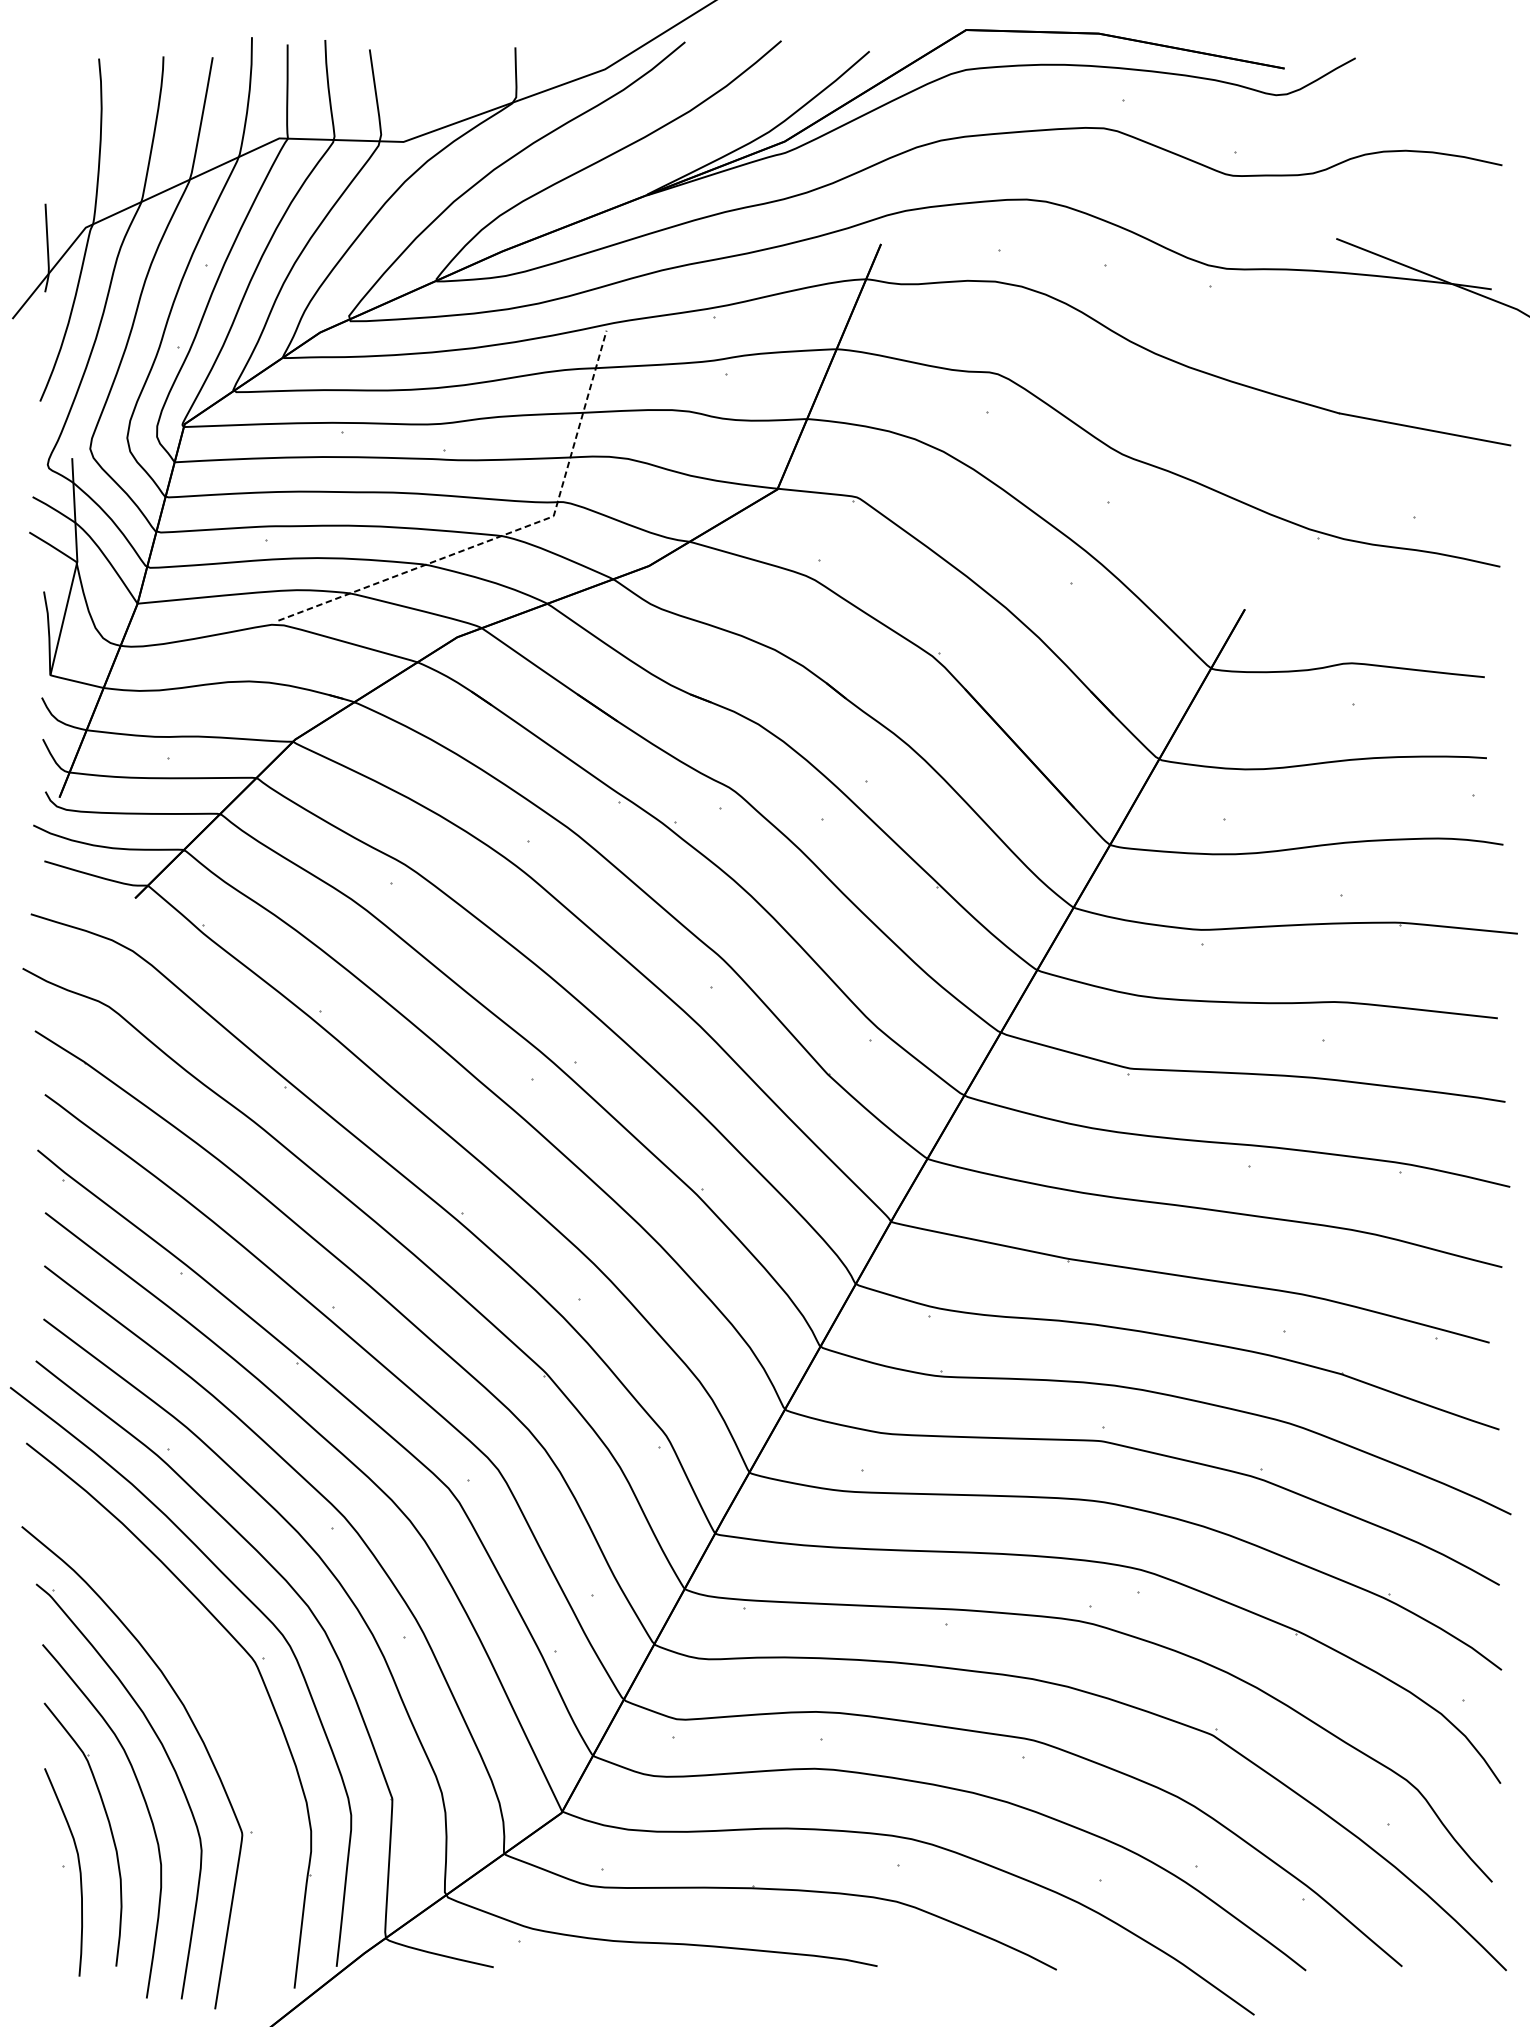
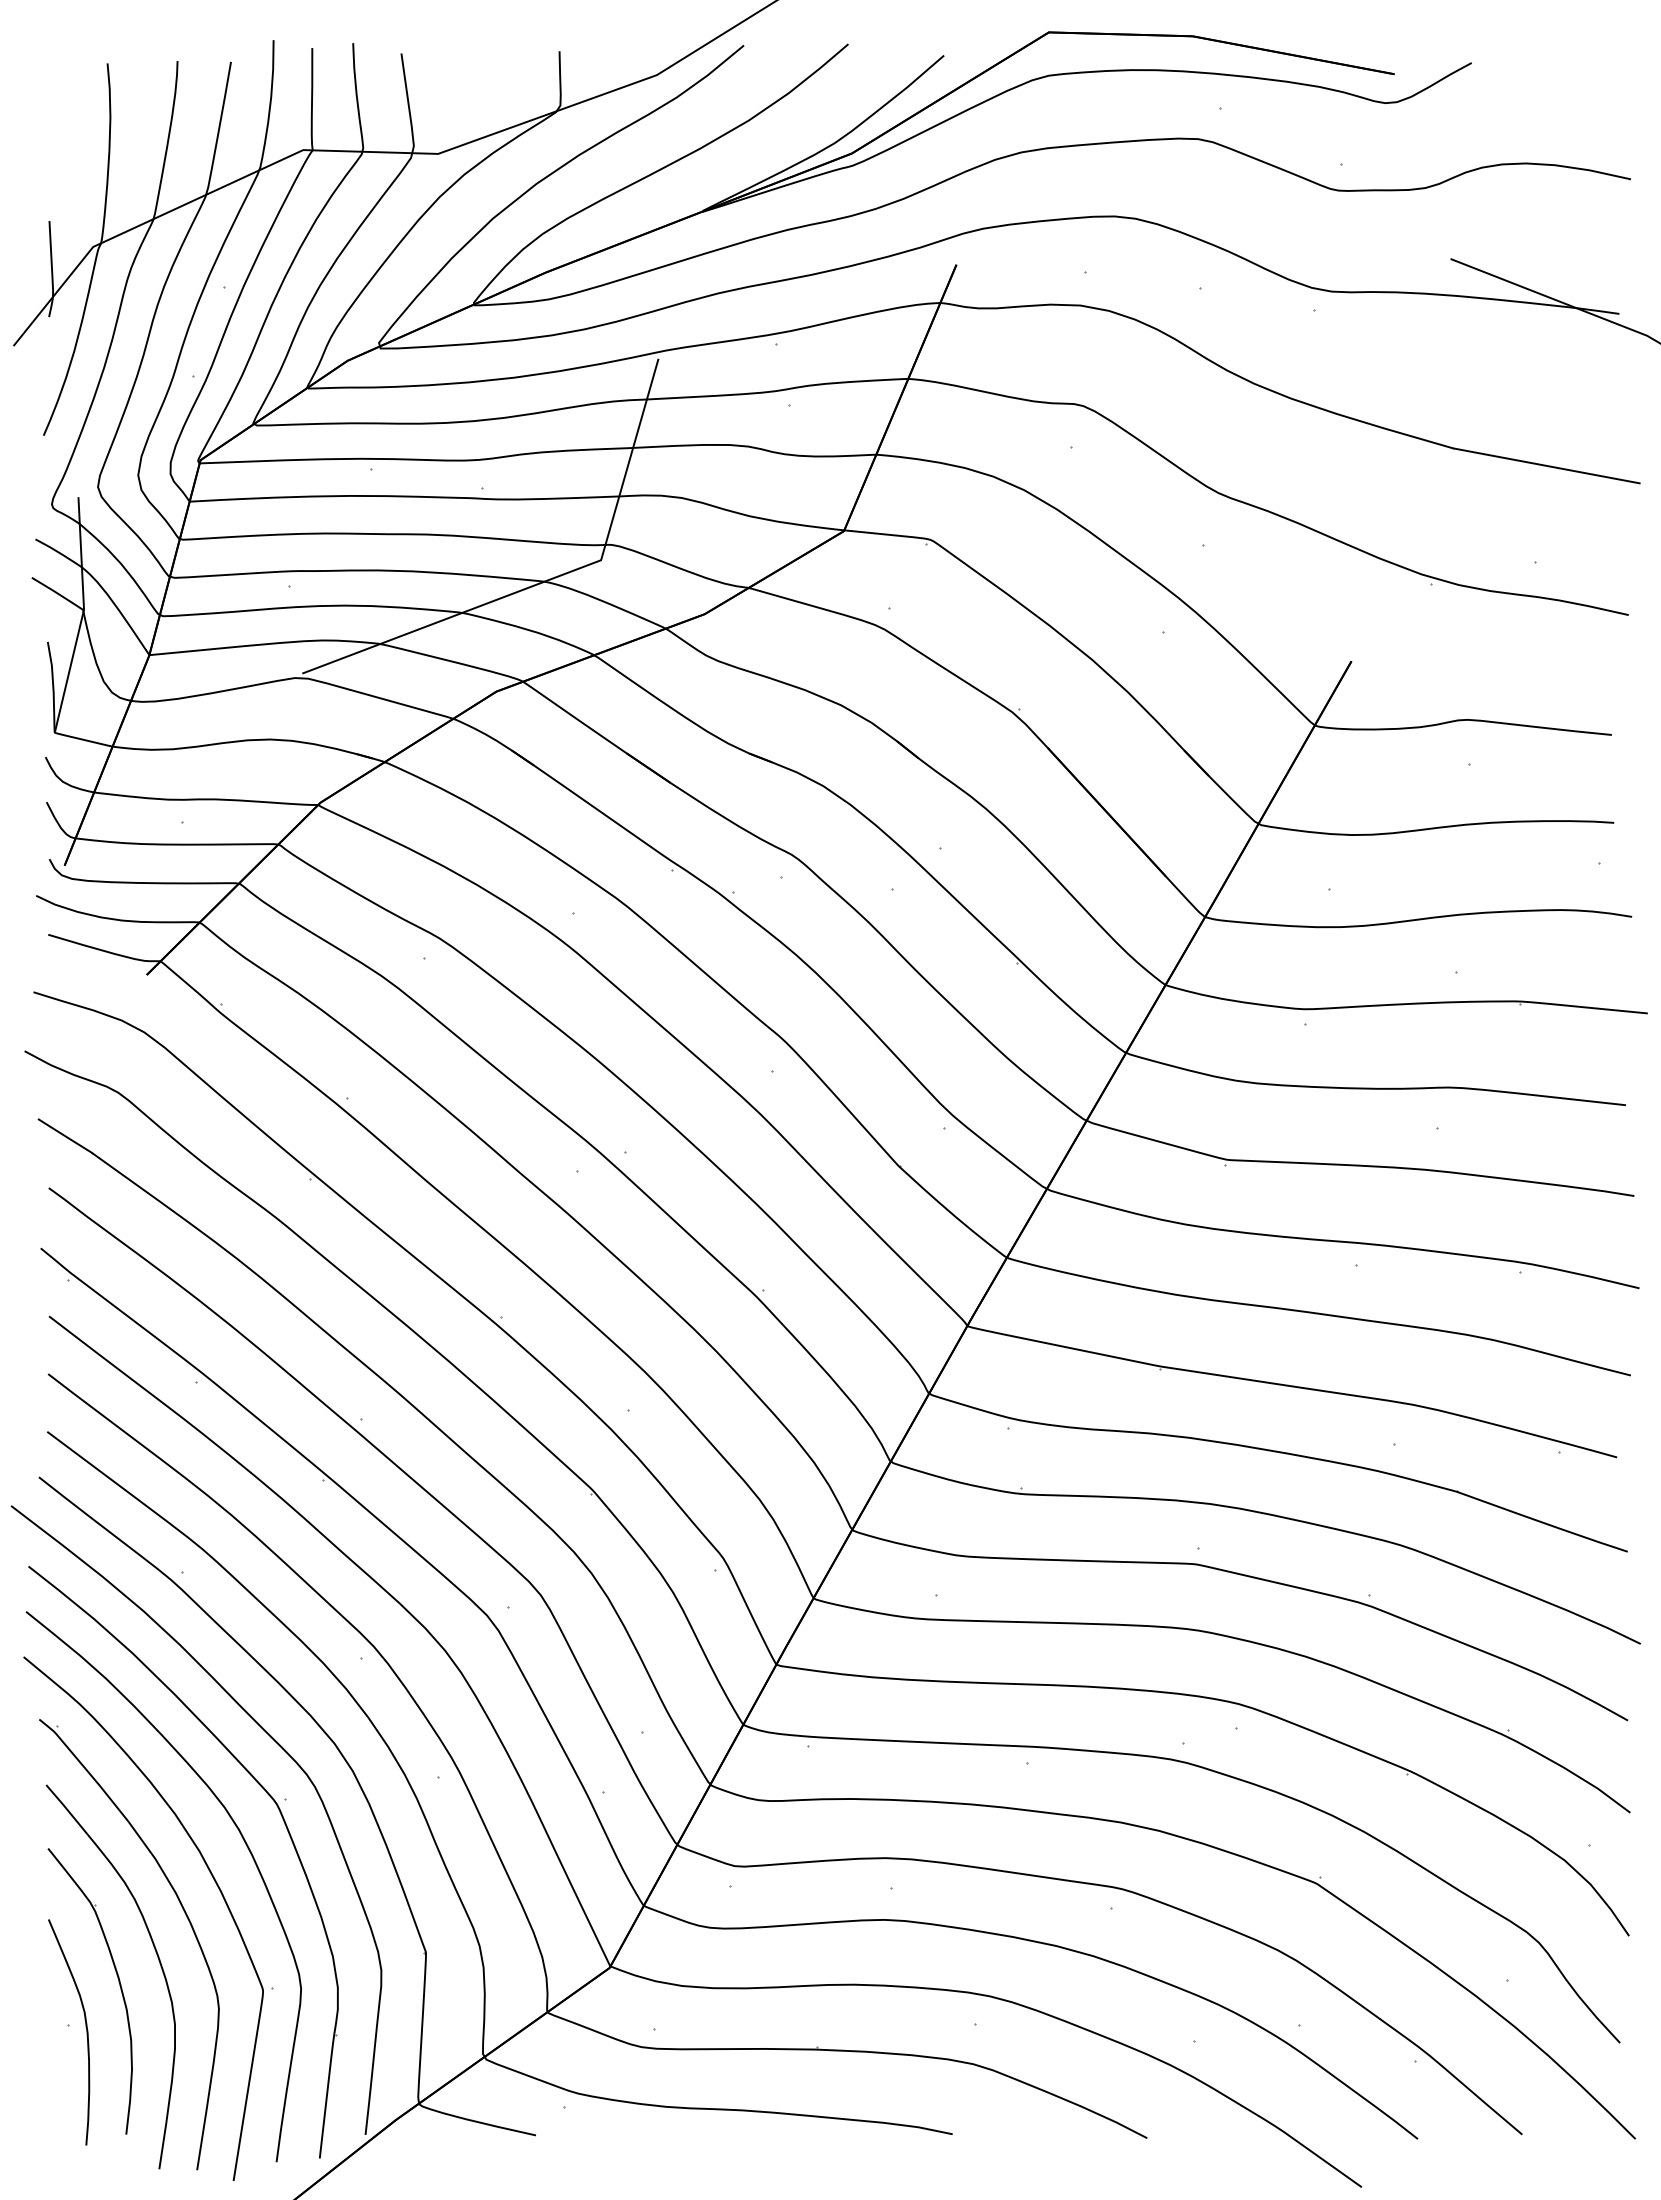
line: (507, 534) -> (550, 579), dashed -> solid
curve: (226, 1699) -> (245, 1844), added

